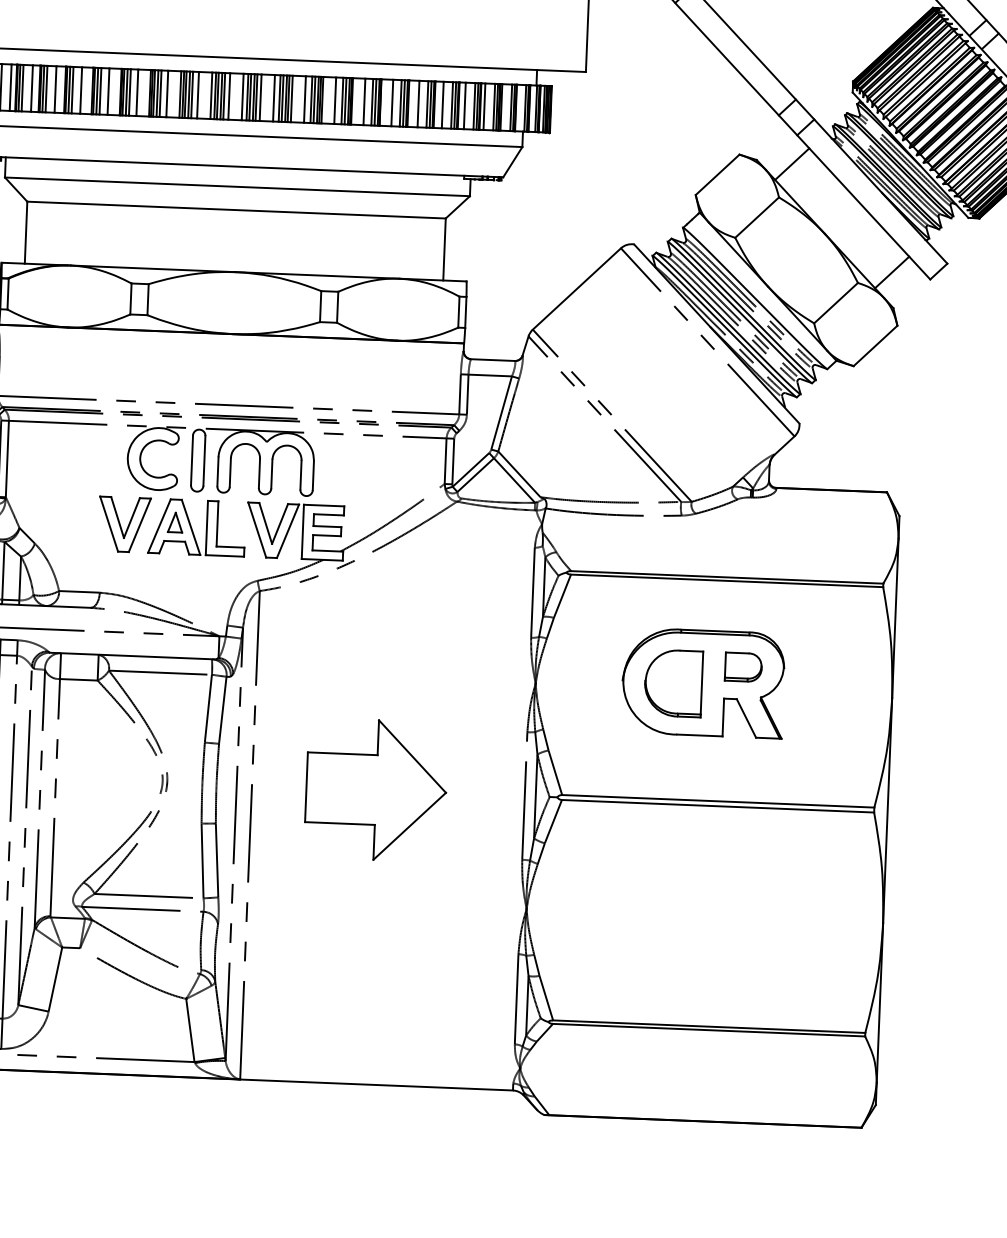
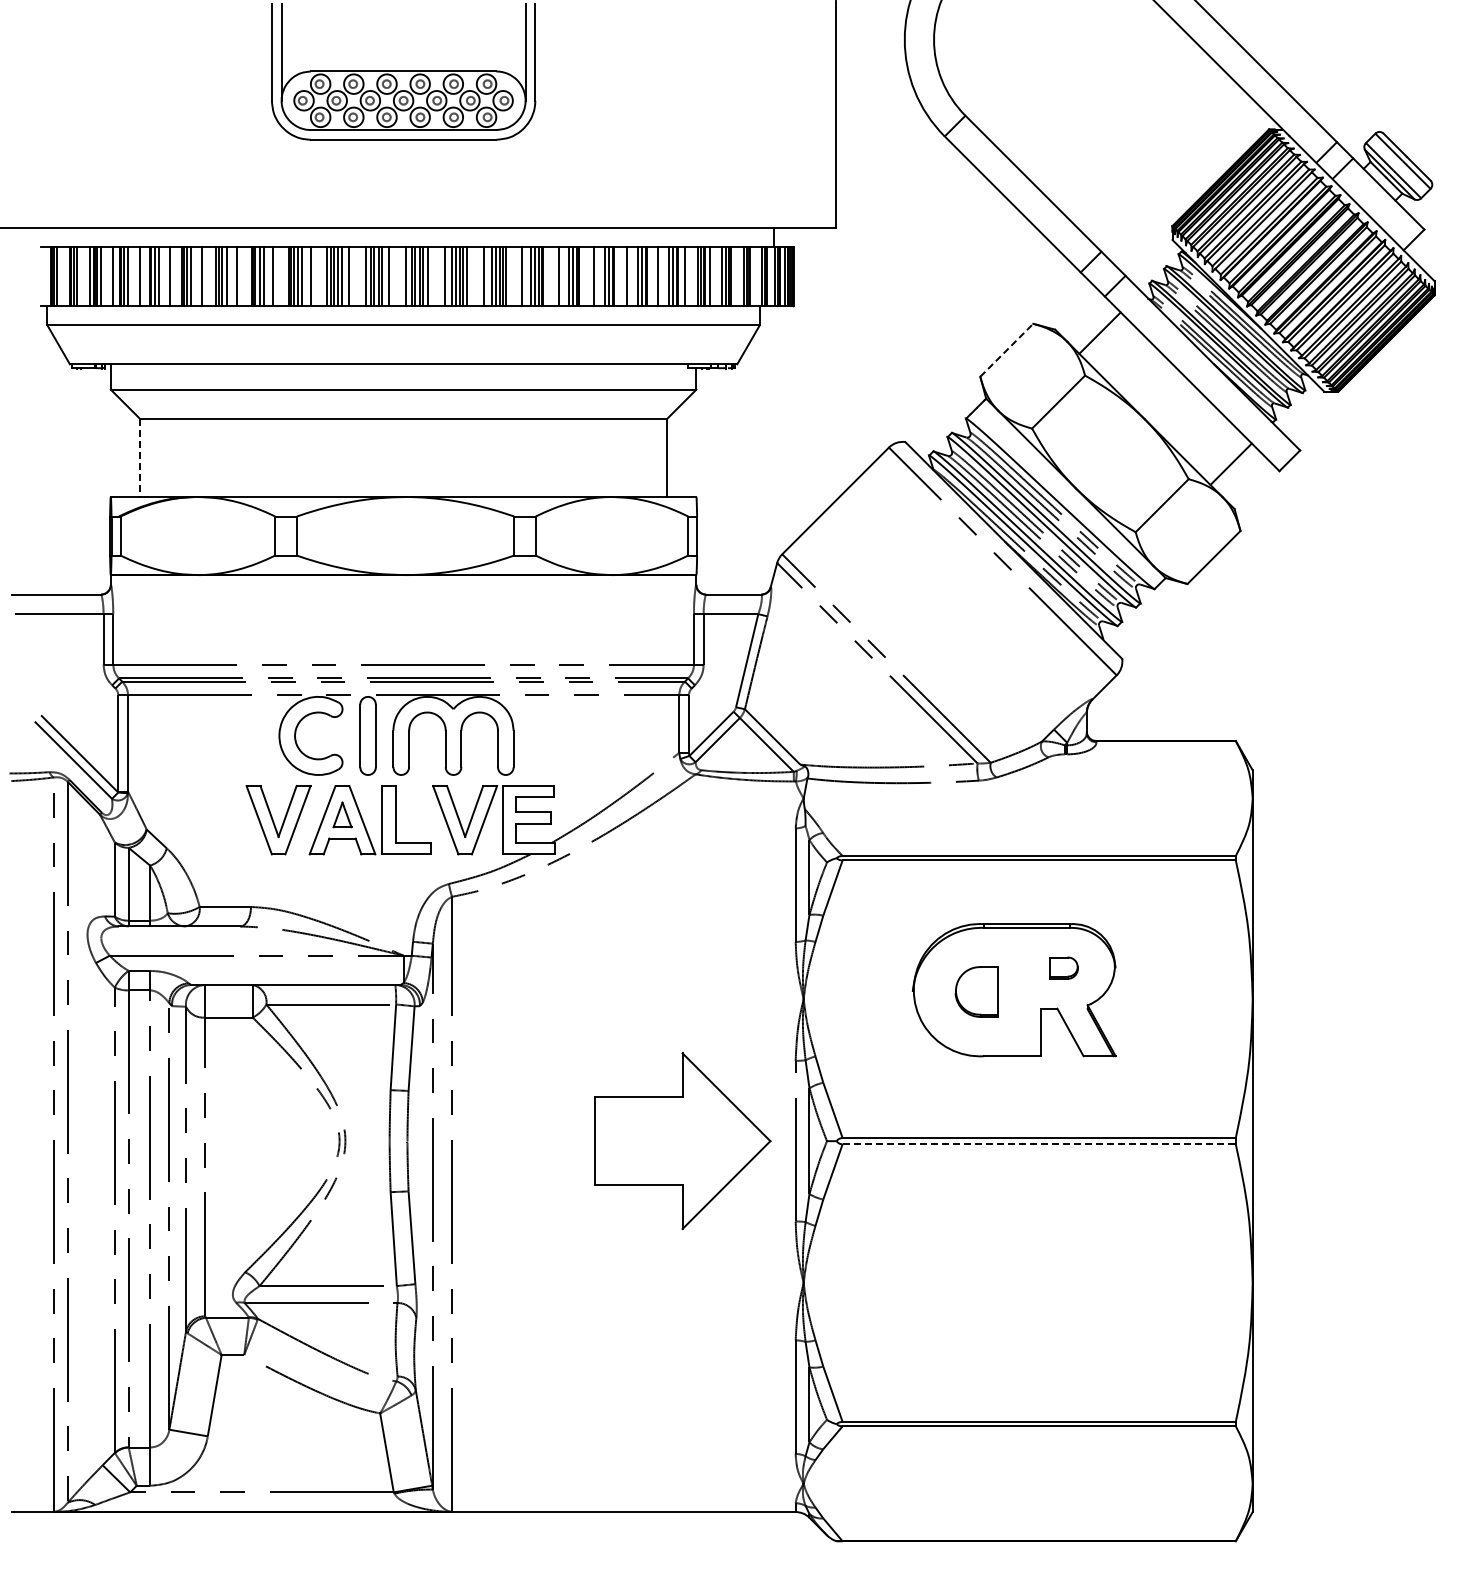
line: (718, 174) -> (1007, 349), solid -> dashed
line: (26, 233) -> (140, 458), solid -> dashed
part: (742, 666) -> (1063, 967), size x0.6
part: (673, 682) -> (976, 991), size x0.6
part: (376, 790) -> (682, 1141), moved
line: (718, 806) -> (1039, 1144), solid -> dashed

